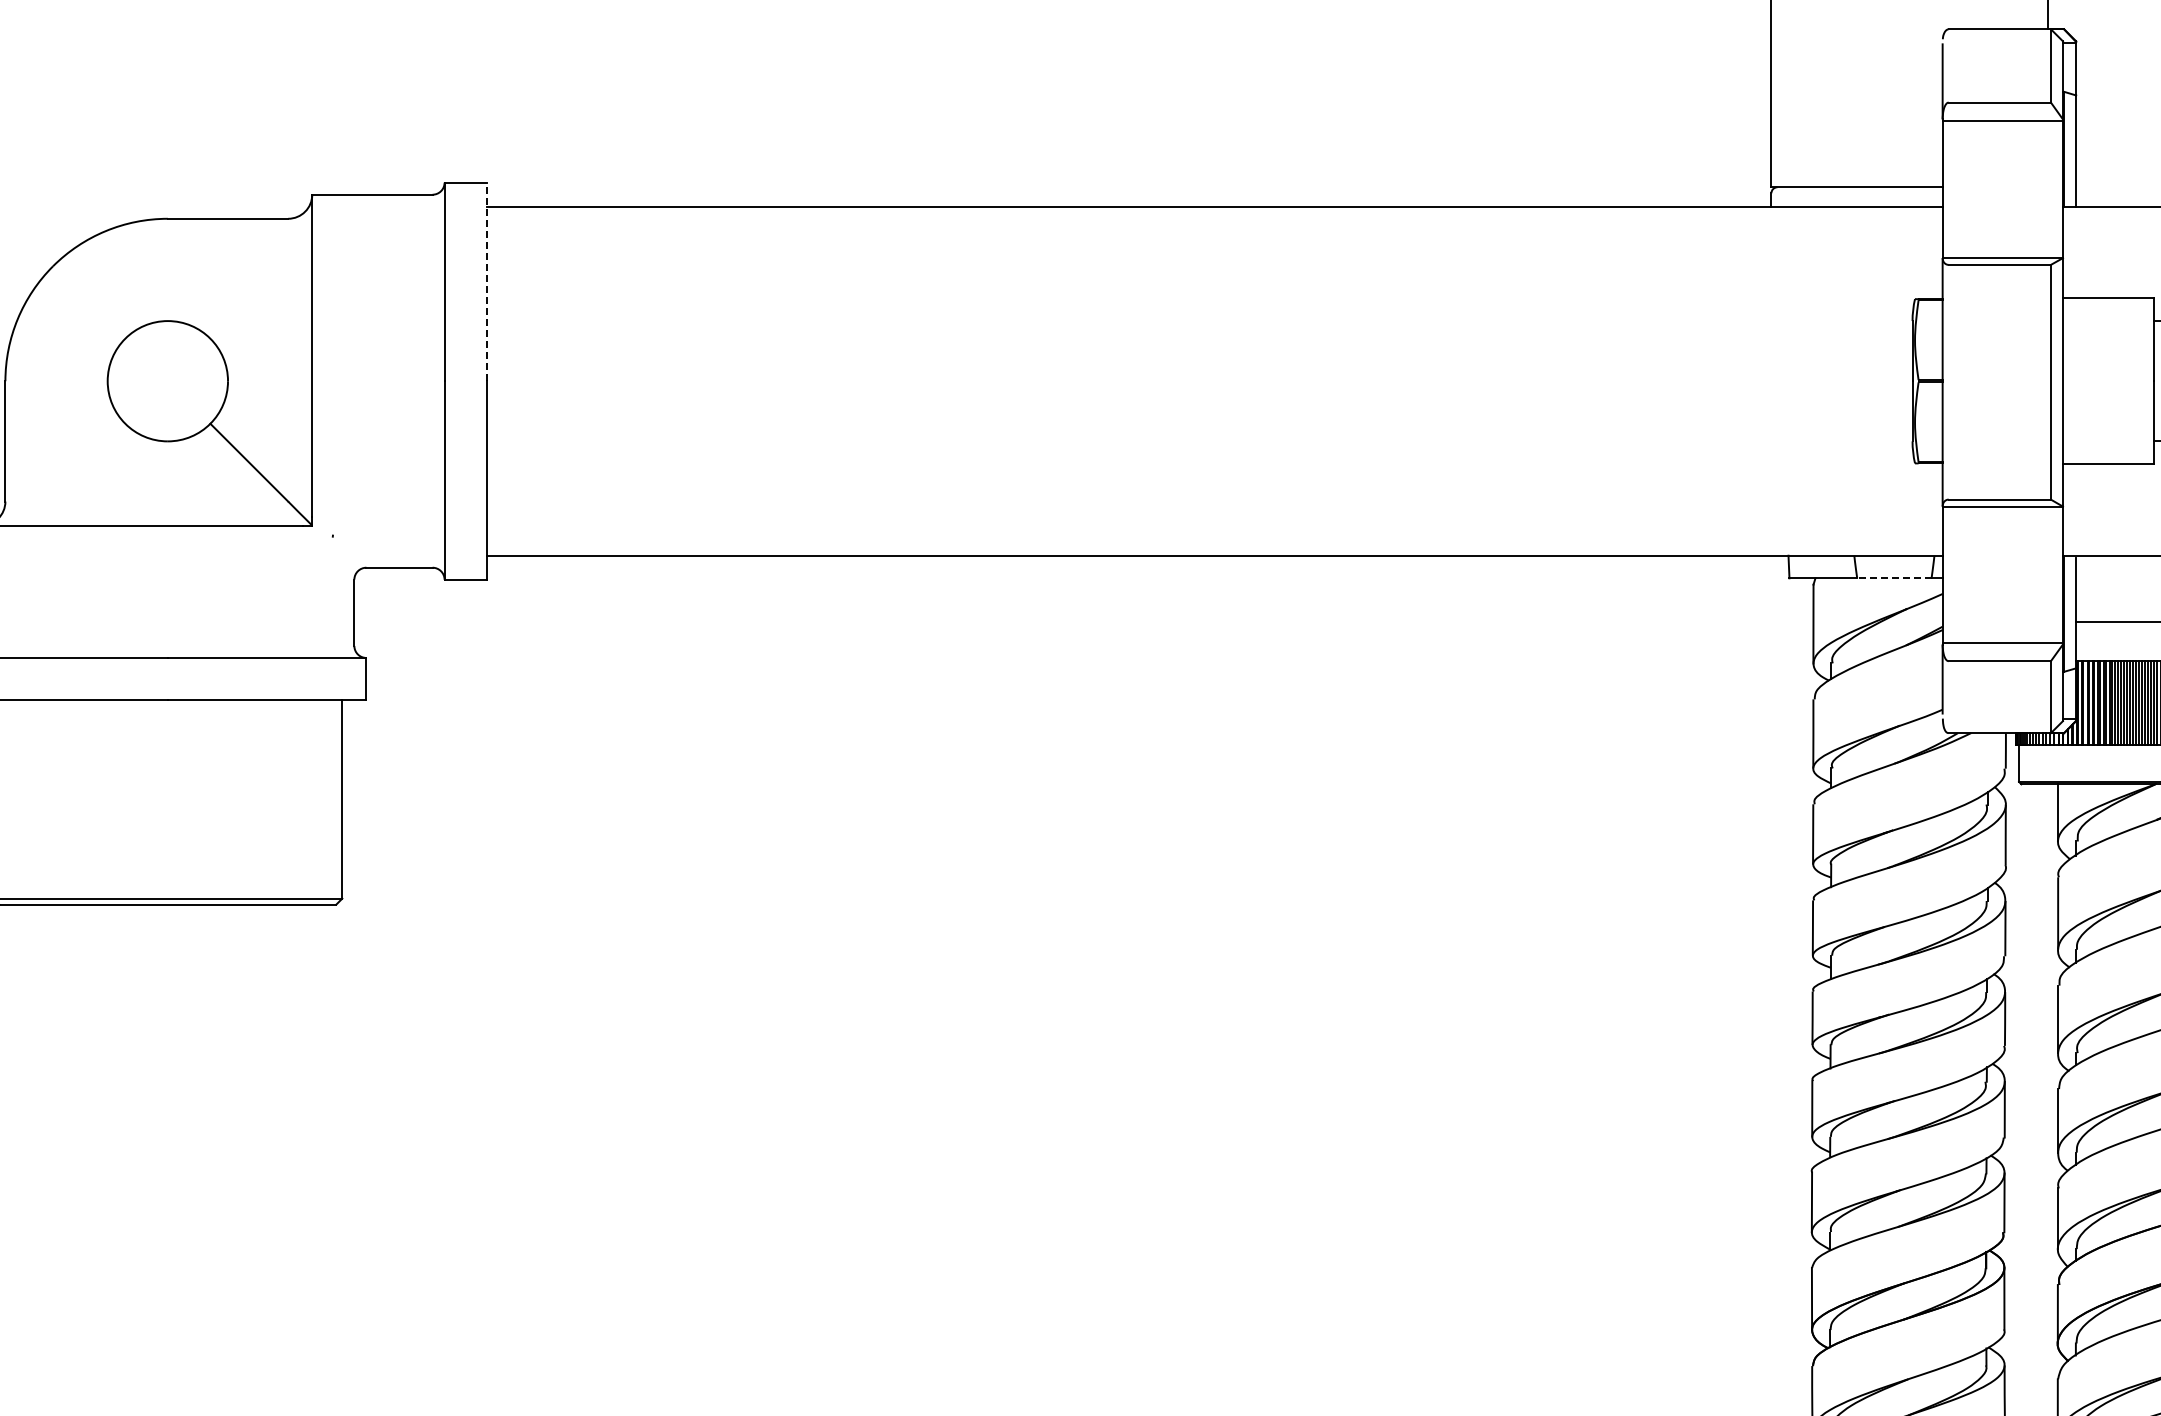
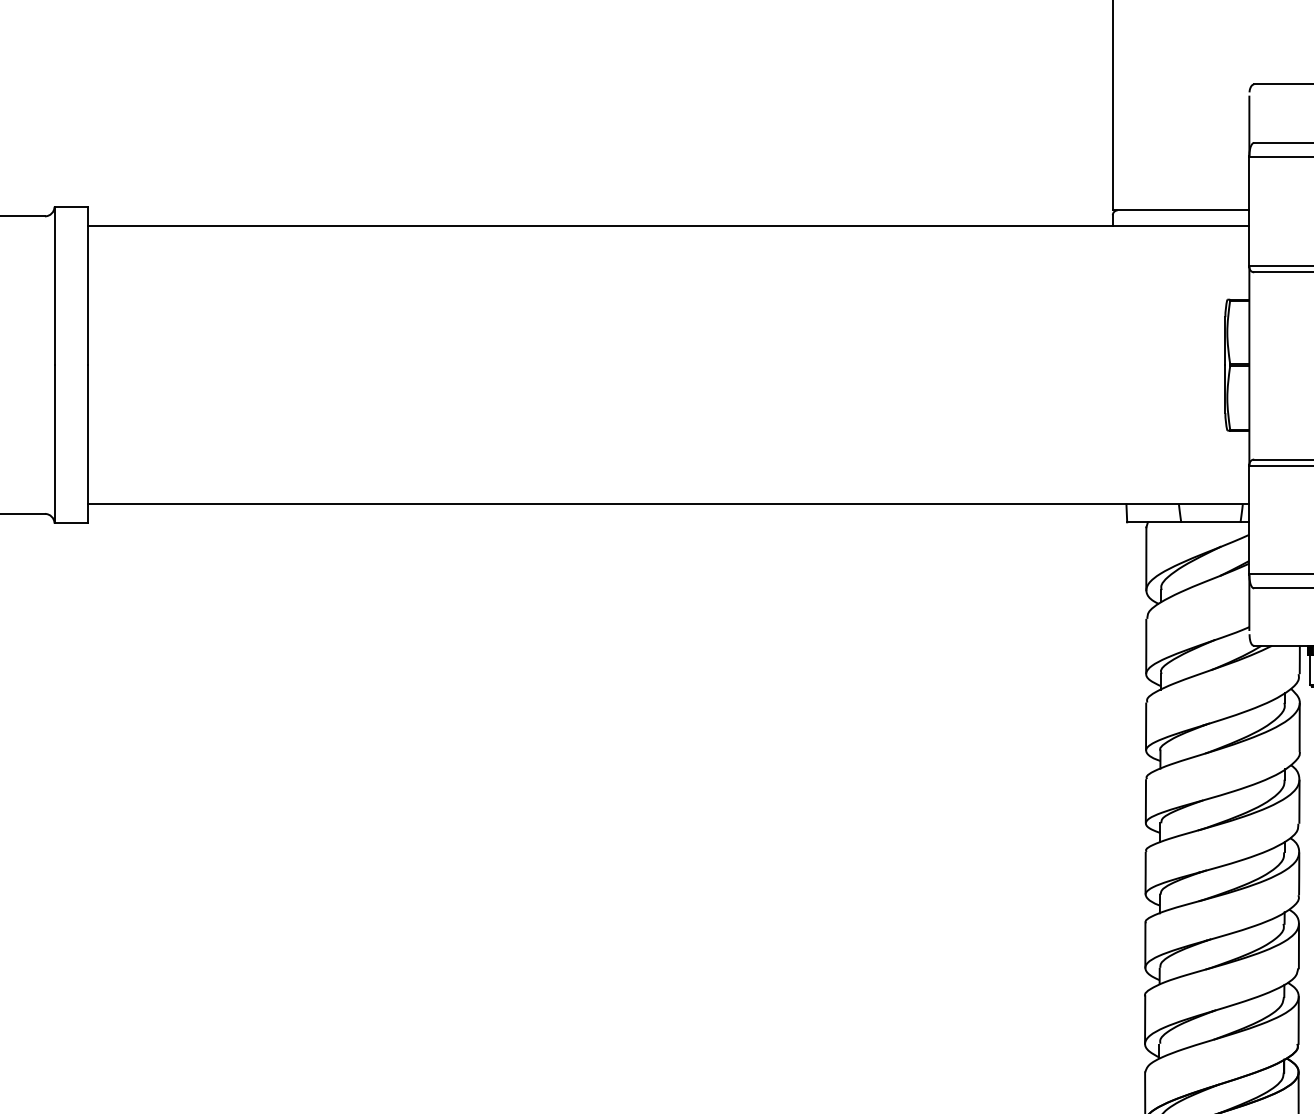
line: (486, 281) -> (87, 285), dashed -> solid
line: (1893, 578) -> (1210, 522), dashed -> solid

